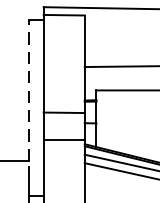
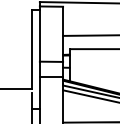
line: (28, 91) -> (31, 49), dashed -> solid

